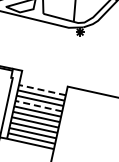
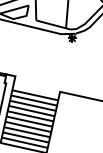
line: (42, 90) -> (35, 95), dashed -> solid
line: (38, 106) -> (31, 111), dashed -> solid

